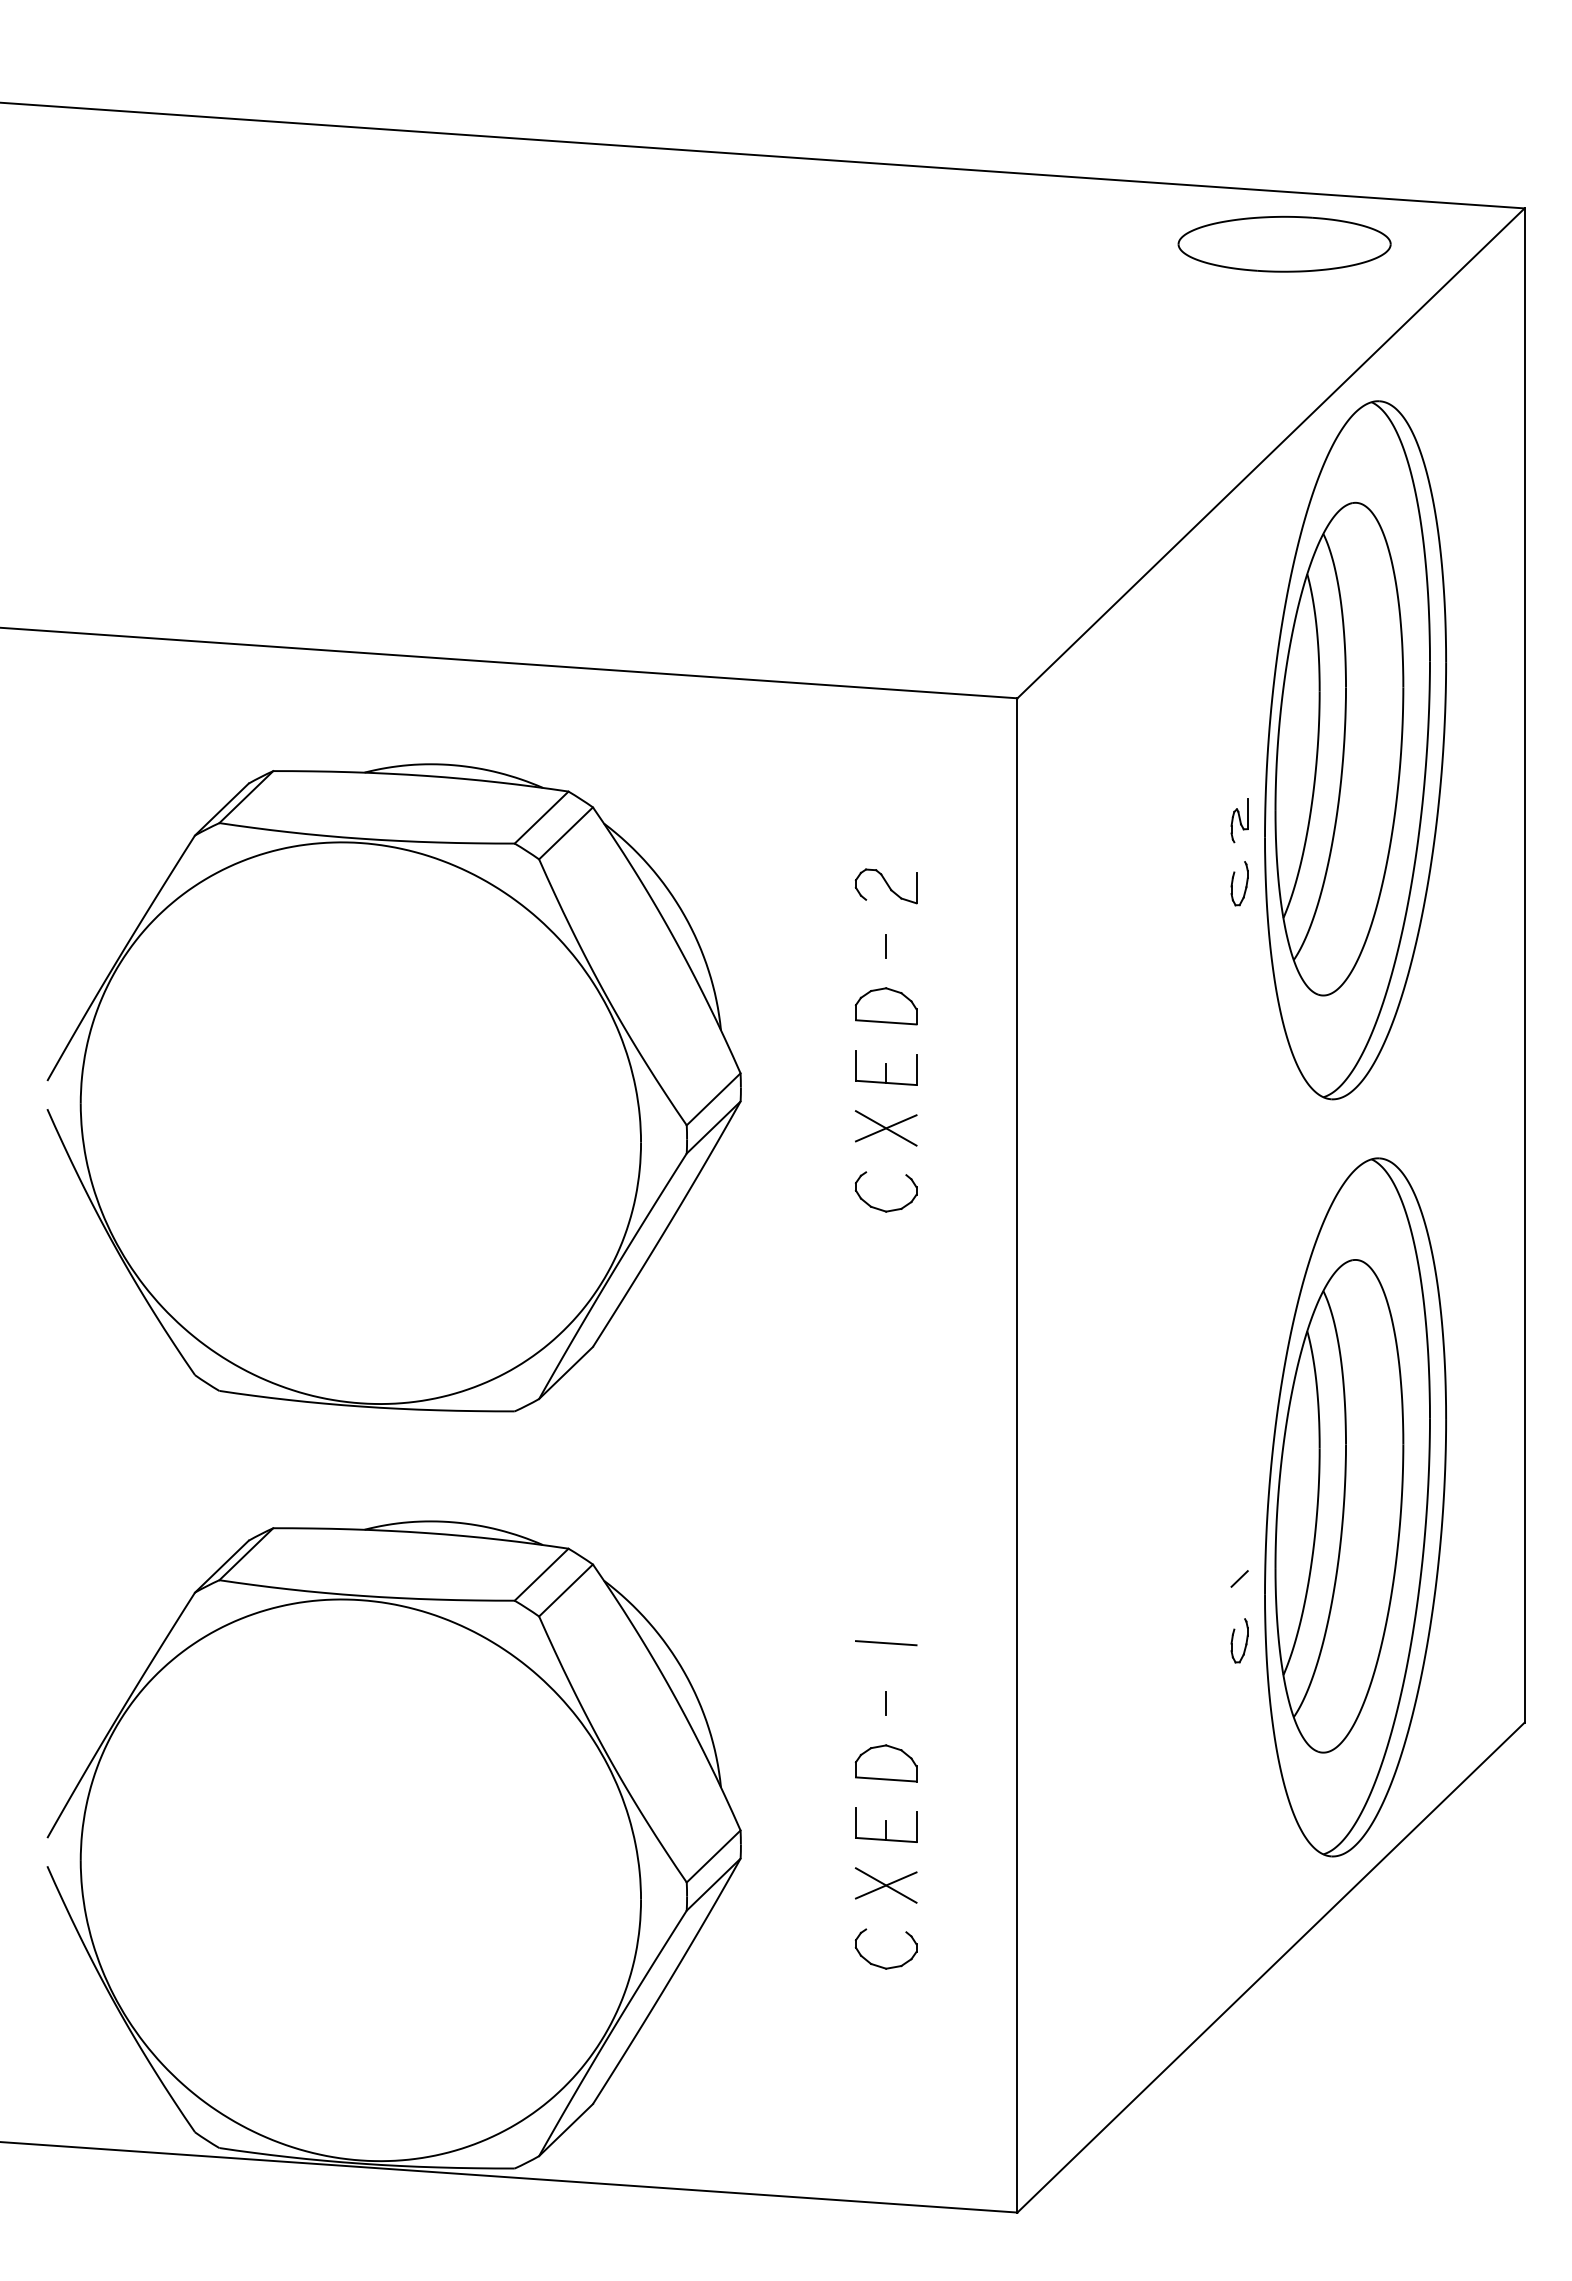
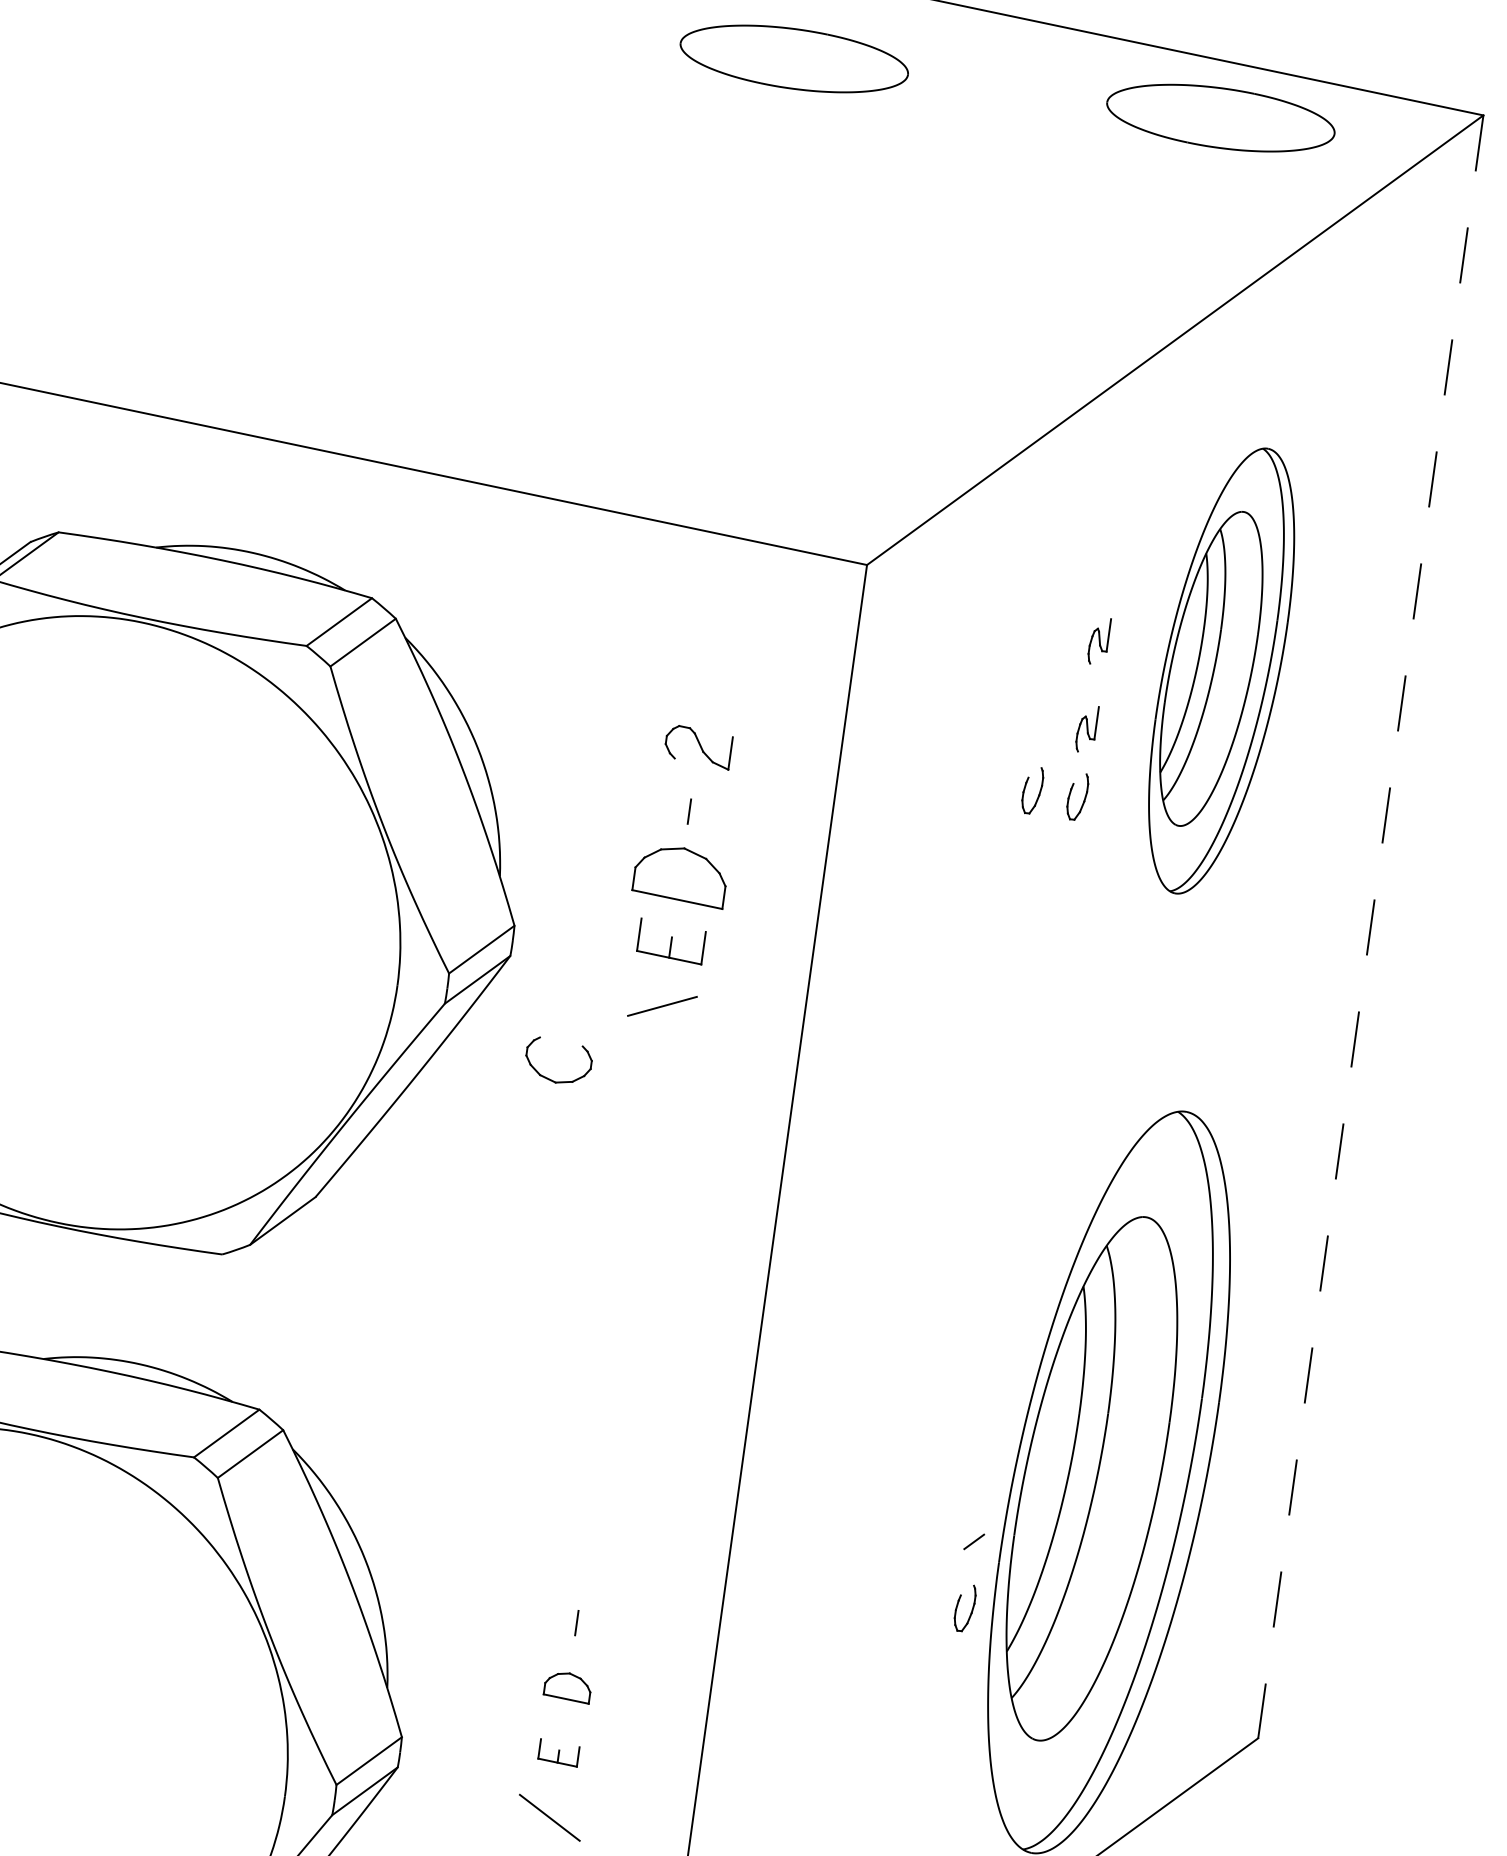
part: (886, 243) -> (794, 58), added
part: (1239, 738) -> (1099, 641), added
part: (1355, 750) -> (1221, 671), size x0.6
part: (1191, 882) -> (1026, 788), added
line: (1524, 966) -> (1370, 927), solid -> dashed
part: (885, 1006) -> (679, 875), size x1.4
line: (885, 1128) -> (661, 1006), removed
part: (880, 1208) -> (550, 1078), moved
line: (885, 1643) -> (585, 1558), removed
part: (885, 1763) -> (567, 1686), size x0.7
part: (886, 1824) -> (559, 1752), size x0.6
line: (885, 1885) -> (549, 1817), removed

